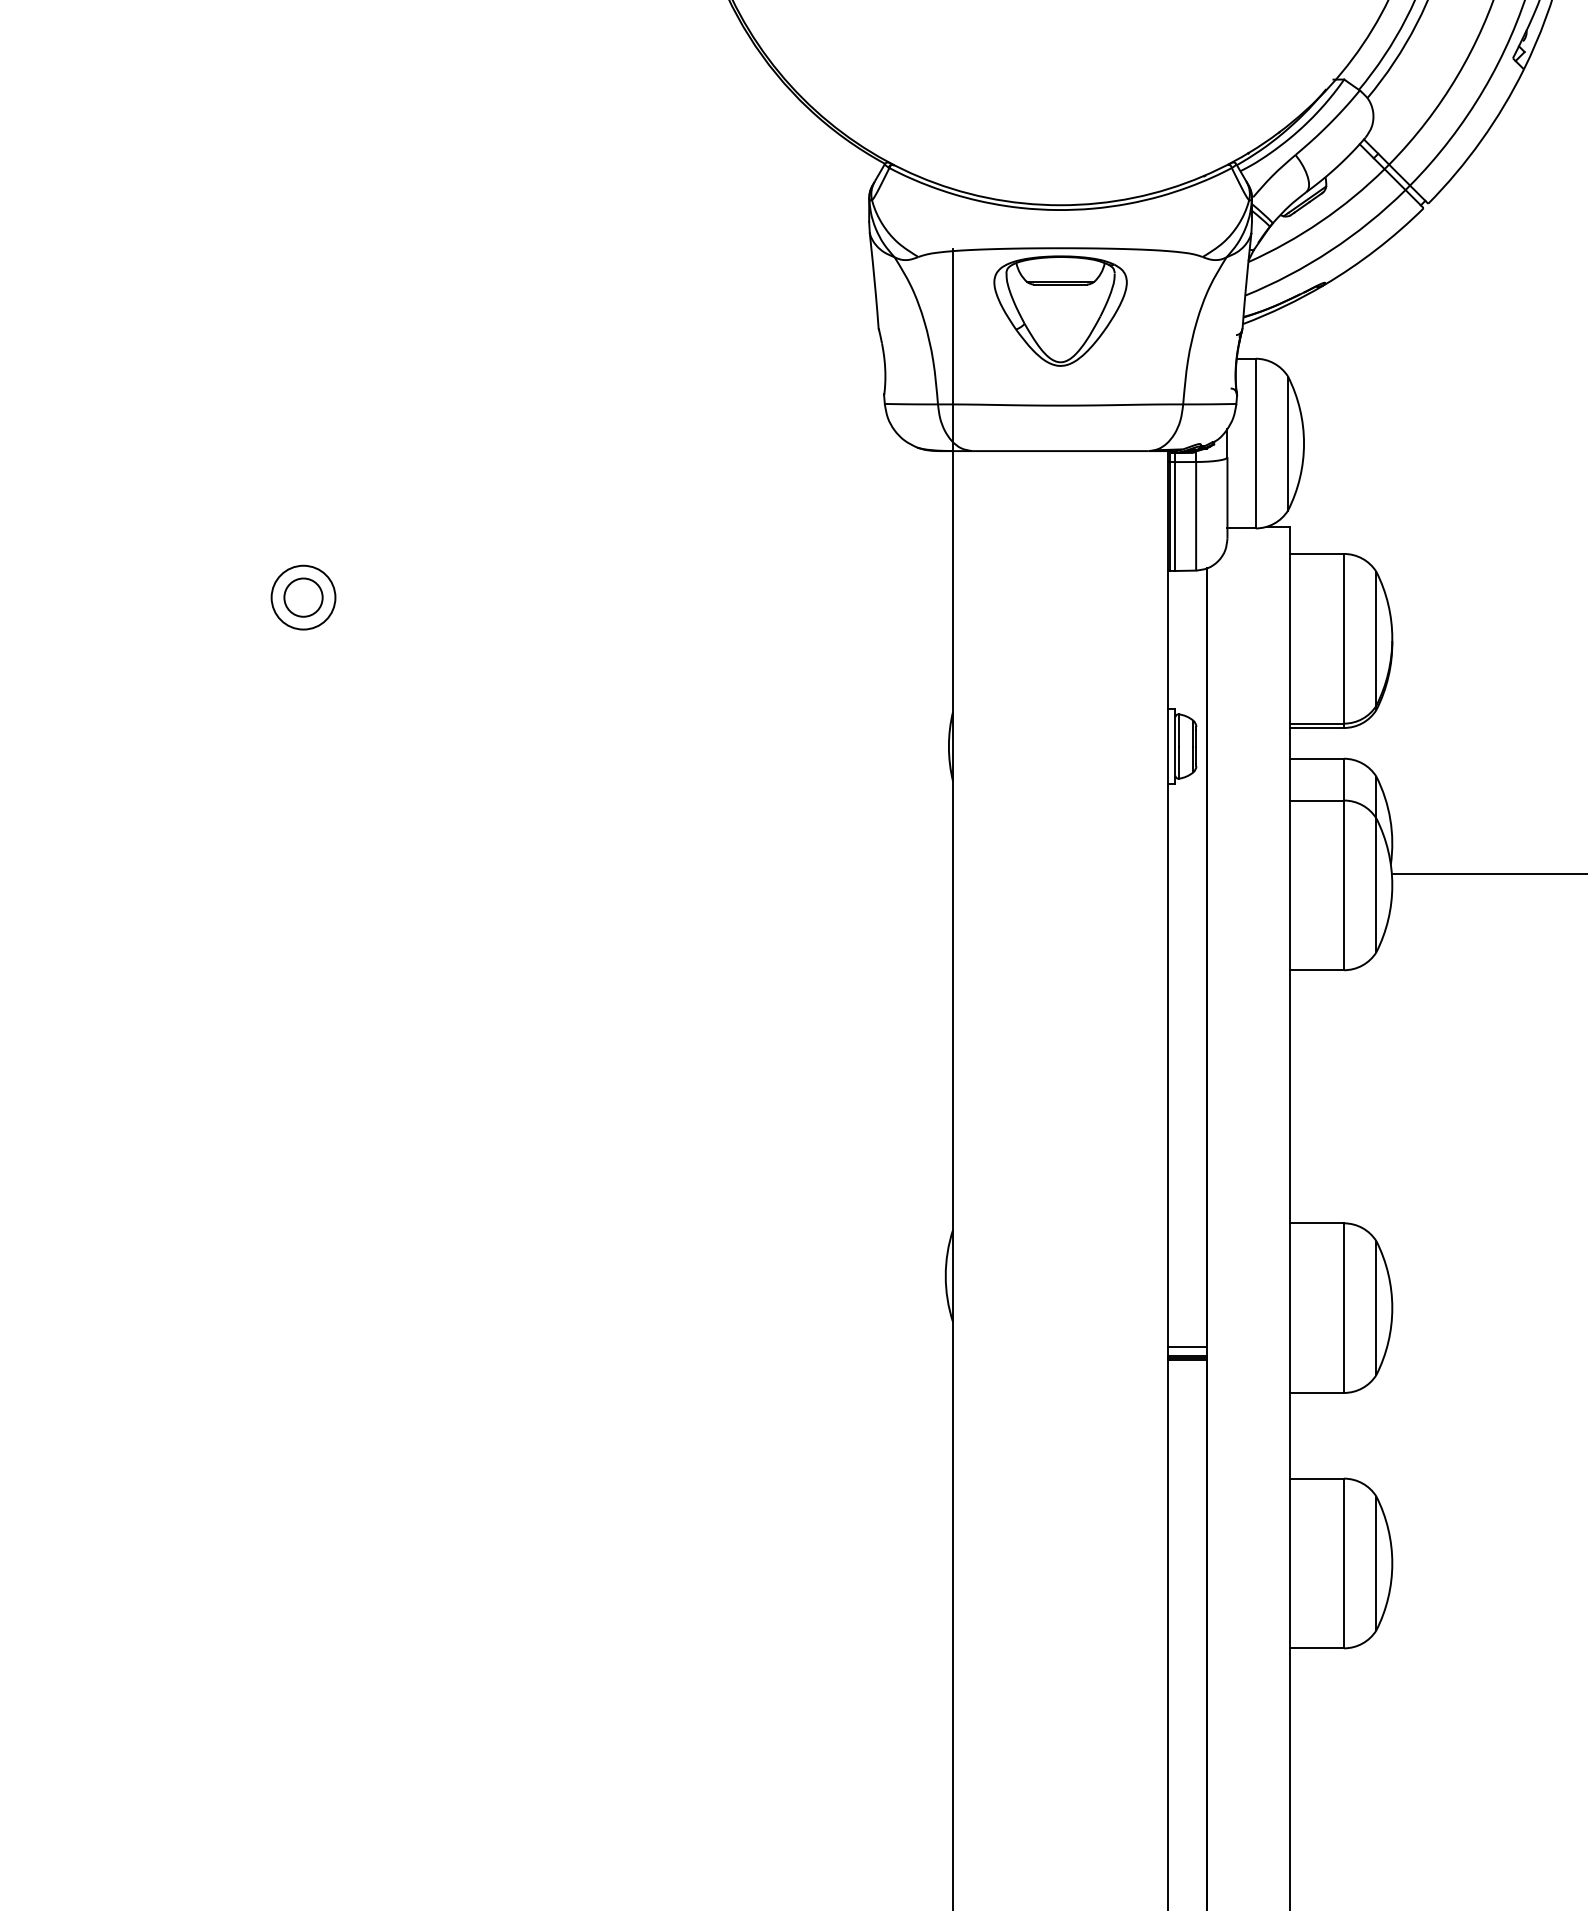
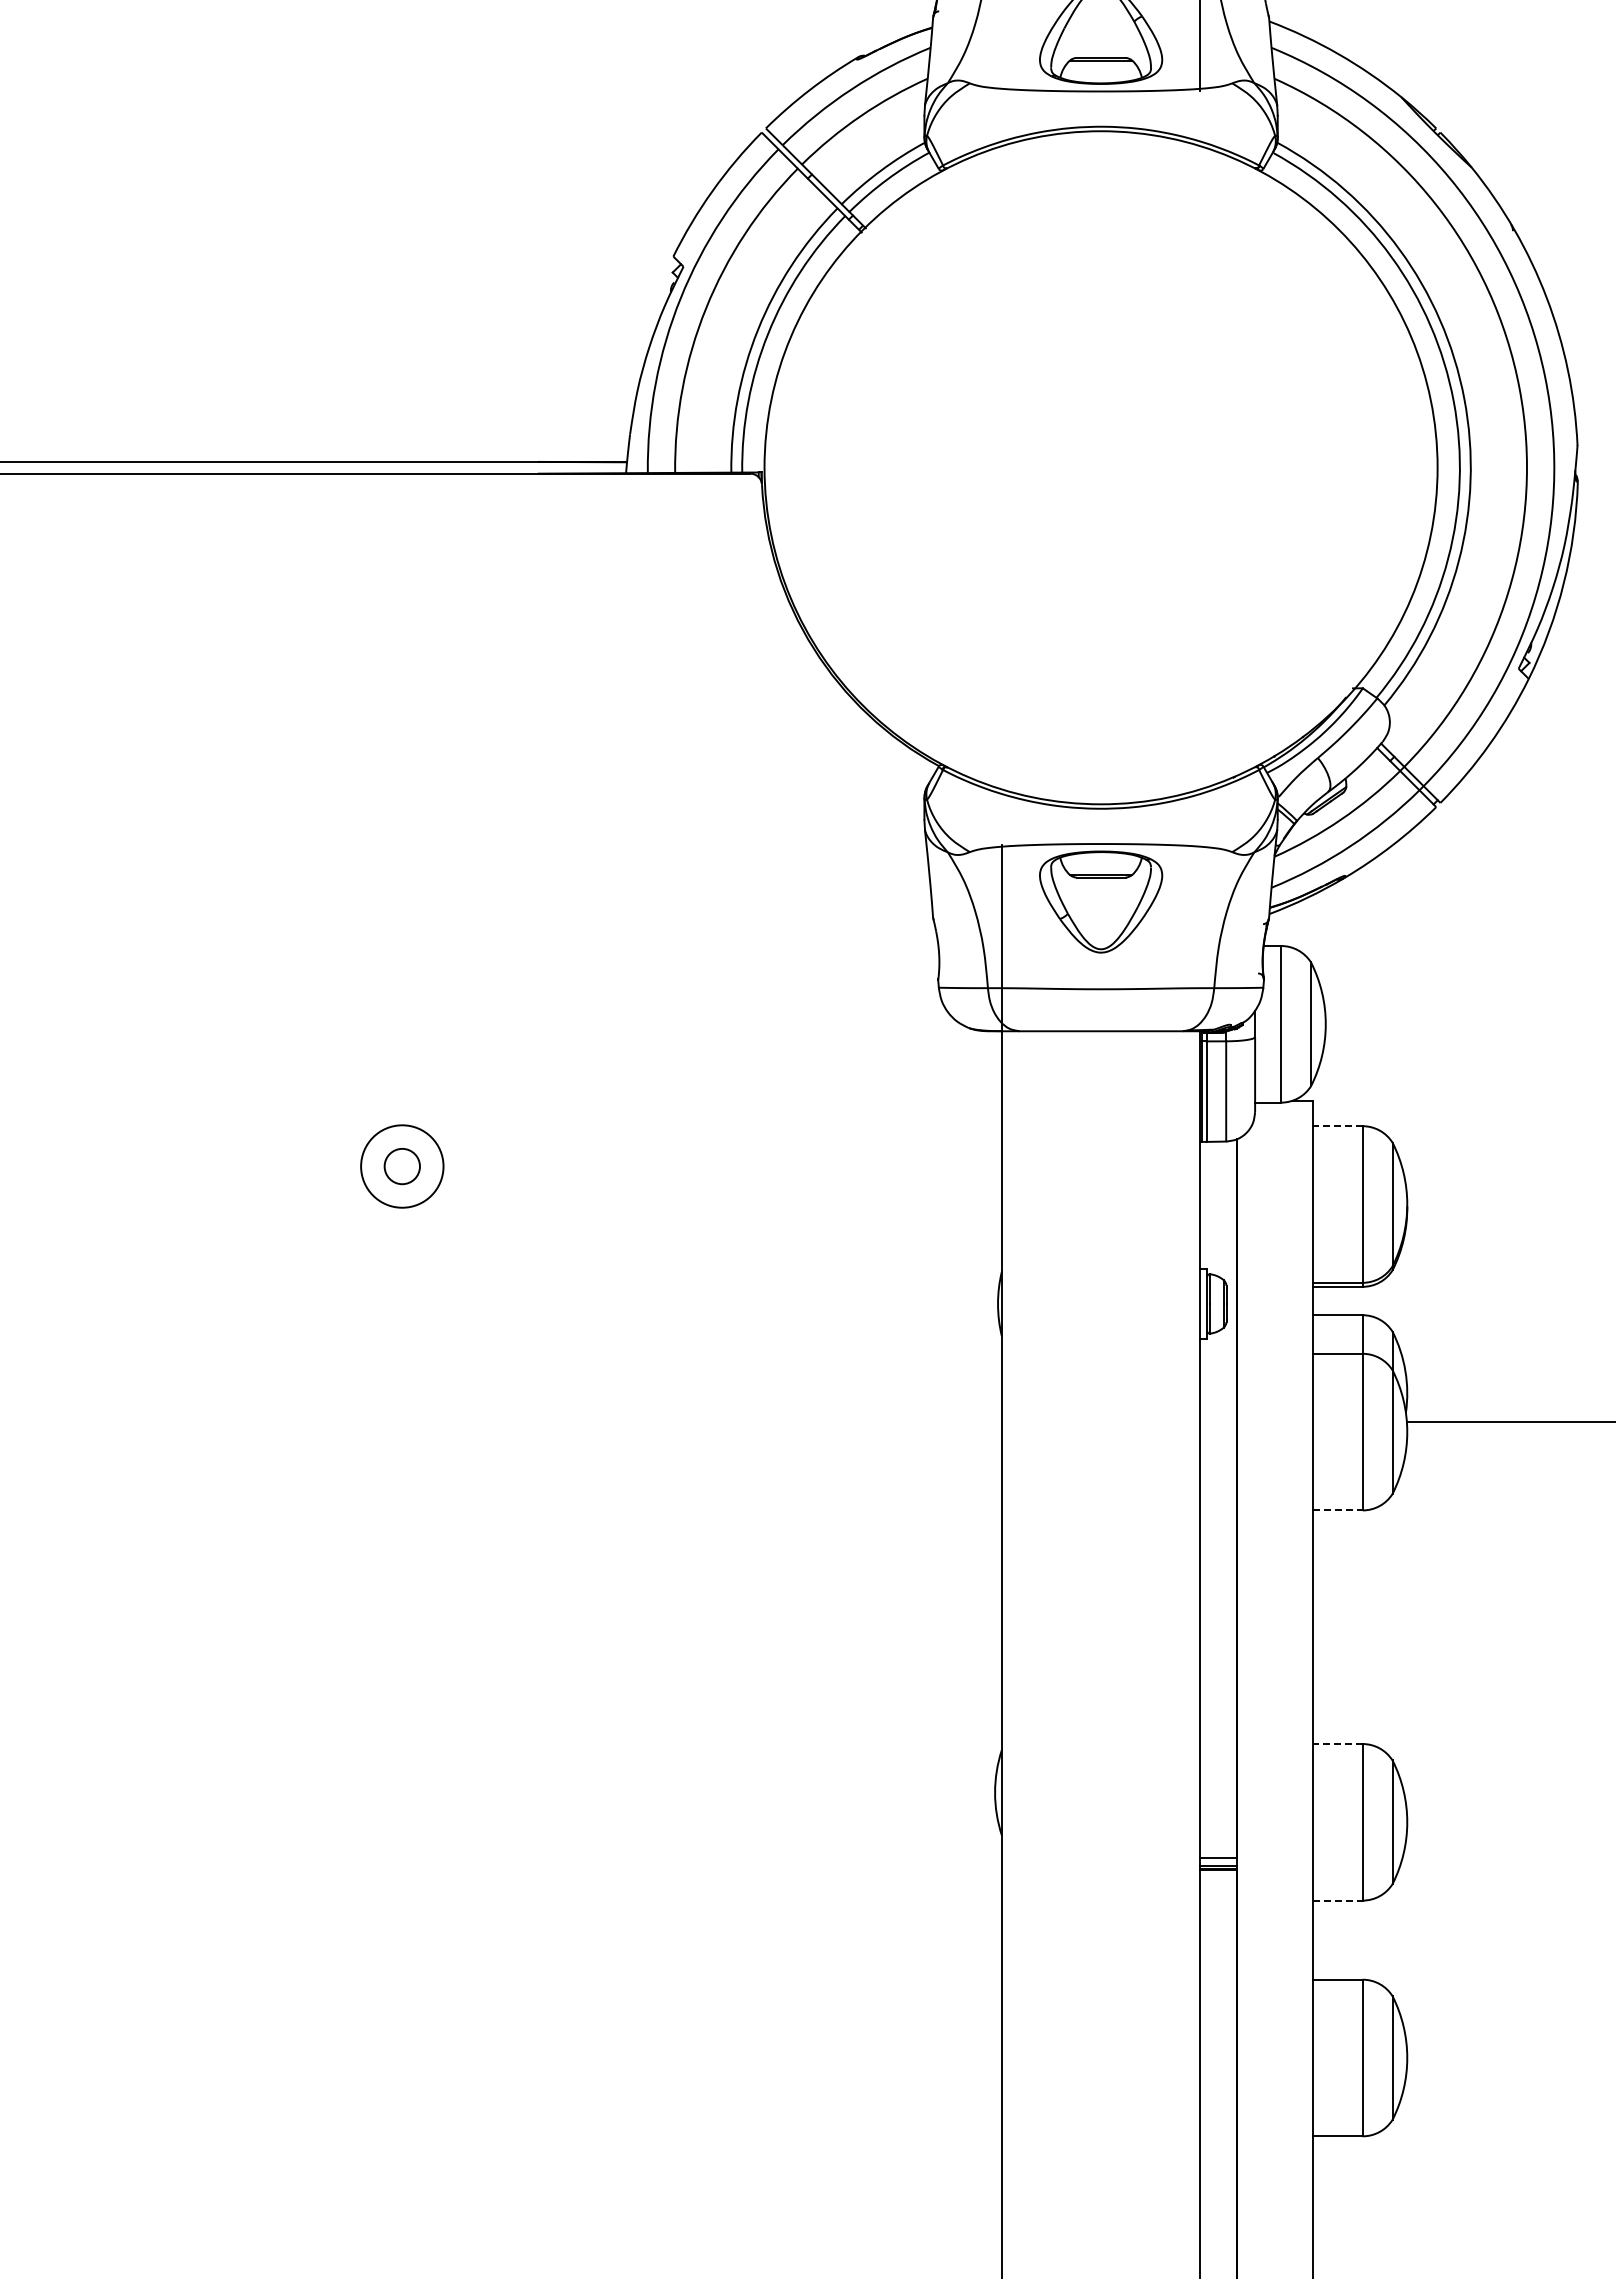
line: (1316, 554) -> (1337, 1126), solid -> dashed
circle: (302, 597) -> (401, 1166), size x1.4
line: (1316, 970) -> (1337, 1510), solid -> dashed
line: (1316, 1222) -> (1337, 1743), solid -> dashed
line: (1316, 1392) -> (1337, 1900), solid -> dashed

